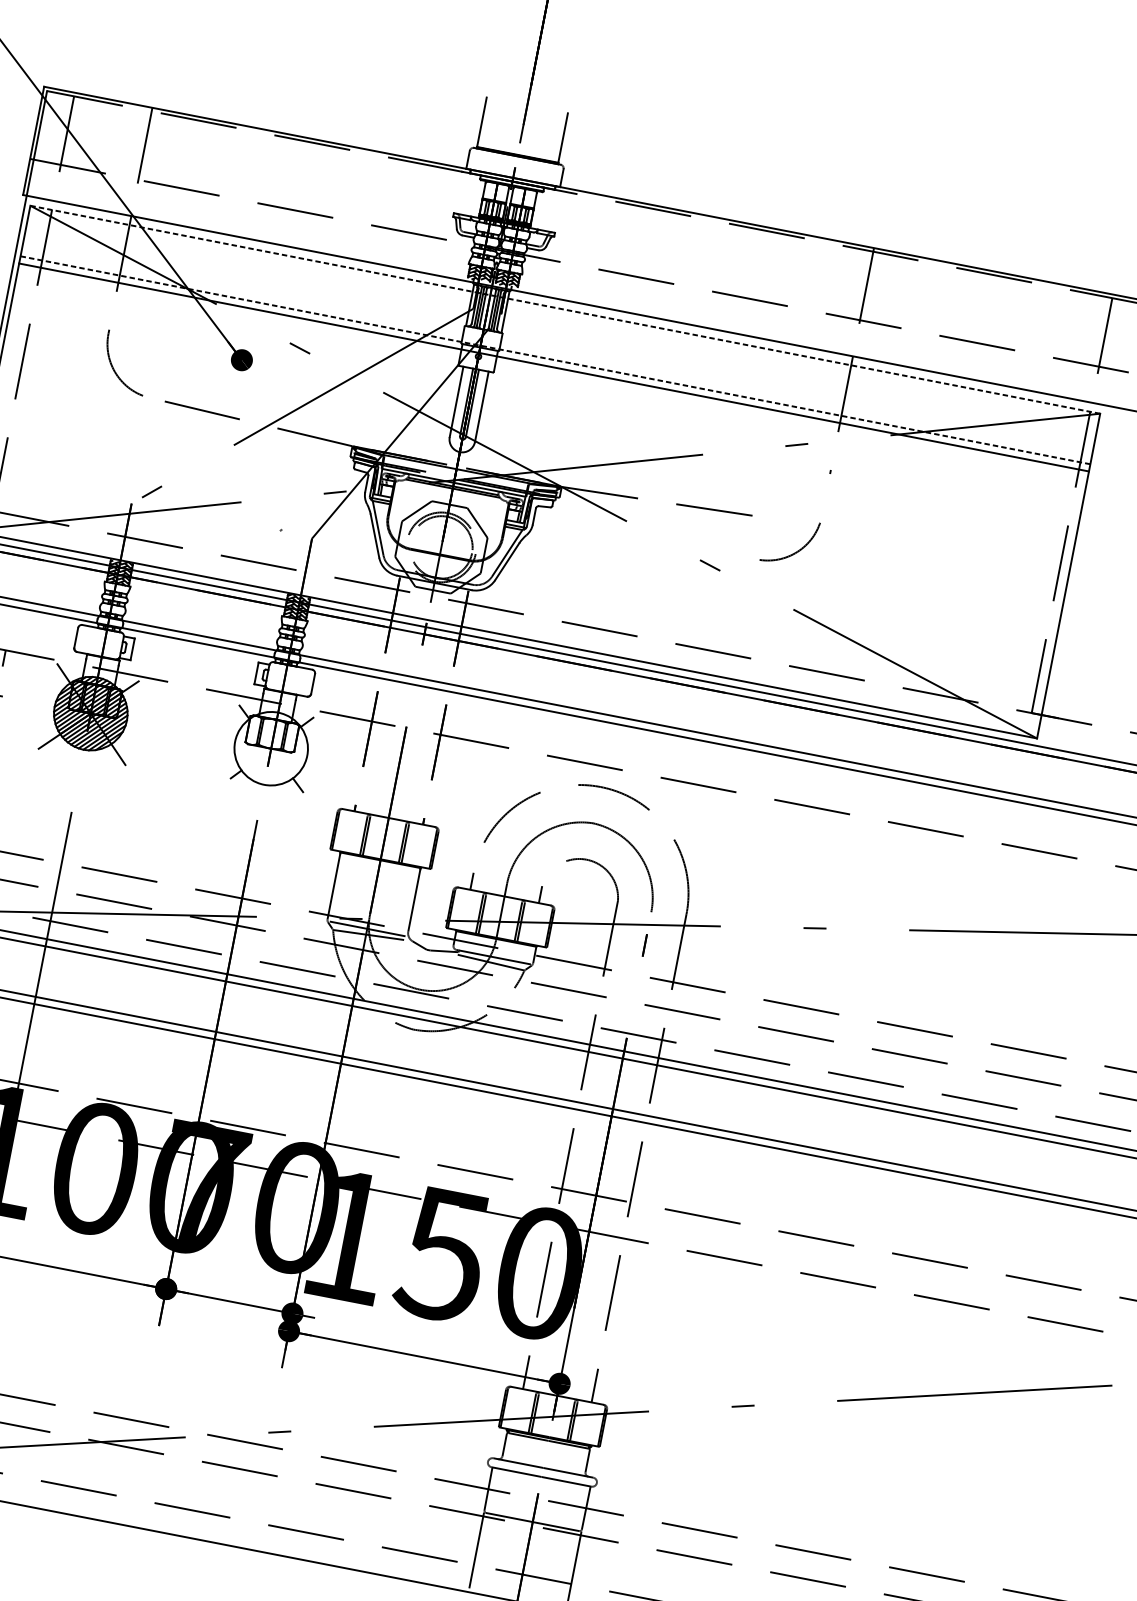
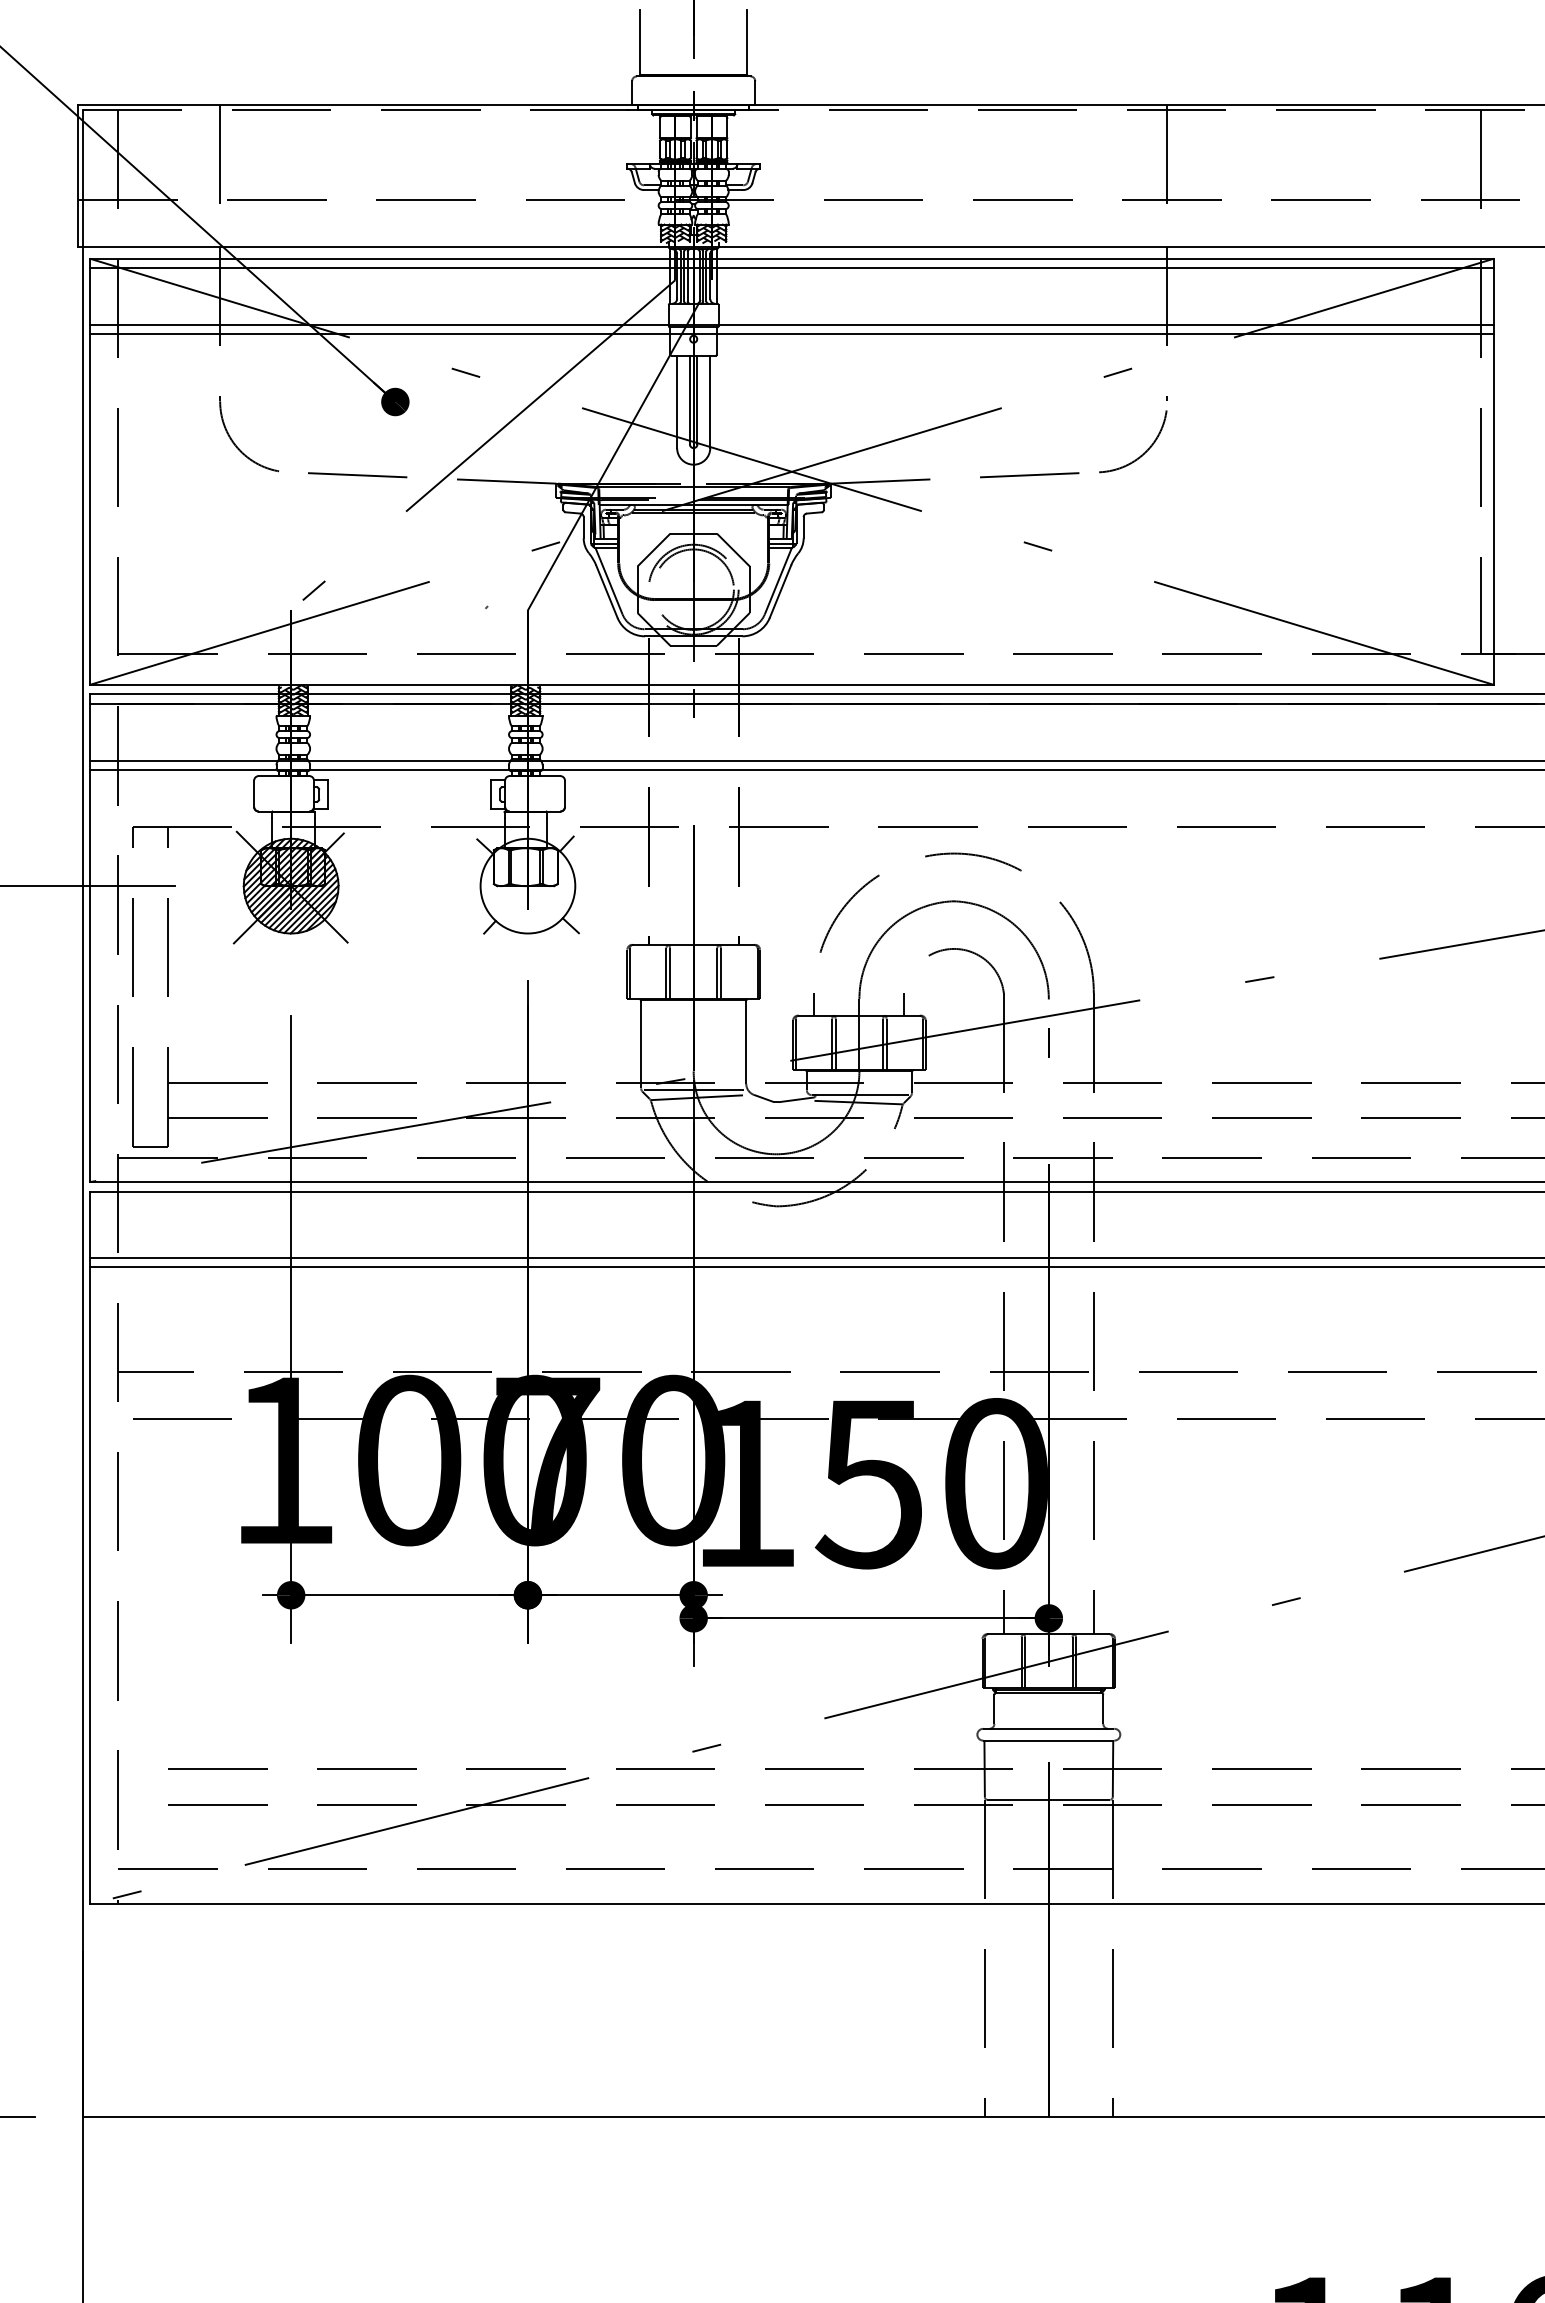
line: (564, 309) -> (791, 258), dashed -> solid
line: (563, 317) -> (791, 268), added
line: (555, 360) -> (791, 325), dashed -> solid
arc: (795, 552) -> (1142, 453), moved

